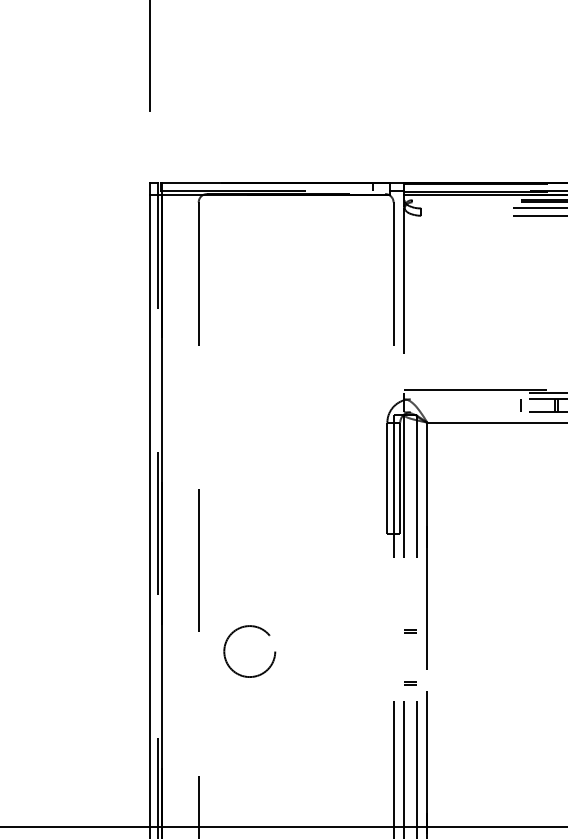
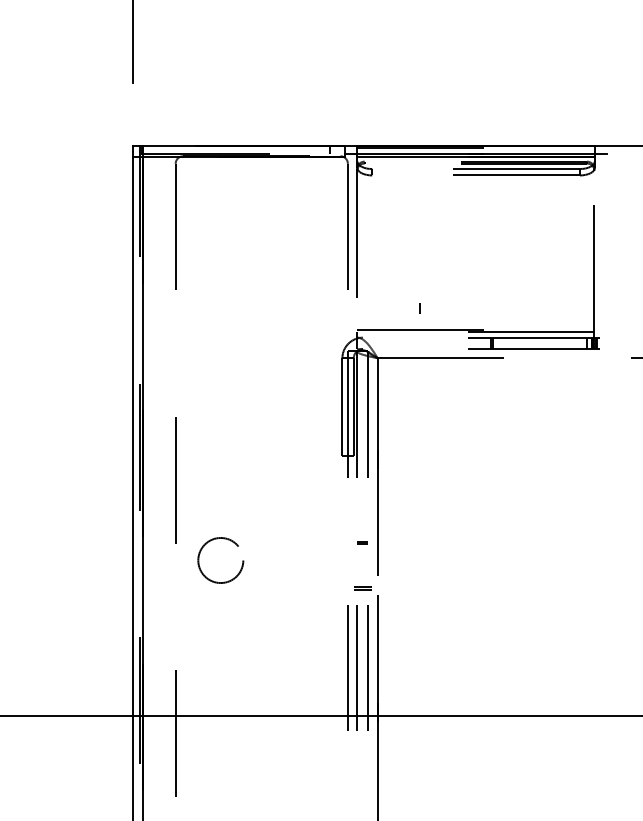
line: (519, 405) -> (419, 308), moved
part: (410, 683) -> (362, 588), size x1.6

